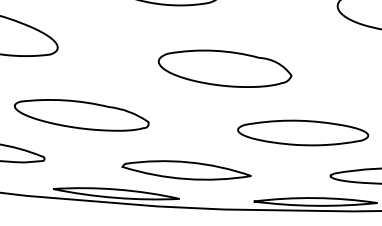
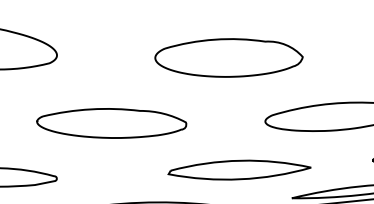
part: (224, 68) -> (228, 57), moved
part: (81, 115) -> (111, 123), moved
part: (186, 170) -> (239, 169), moved

